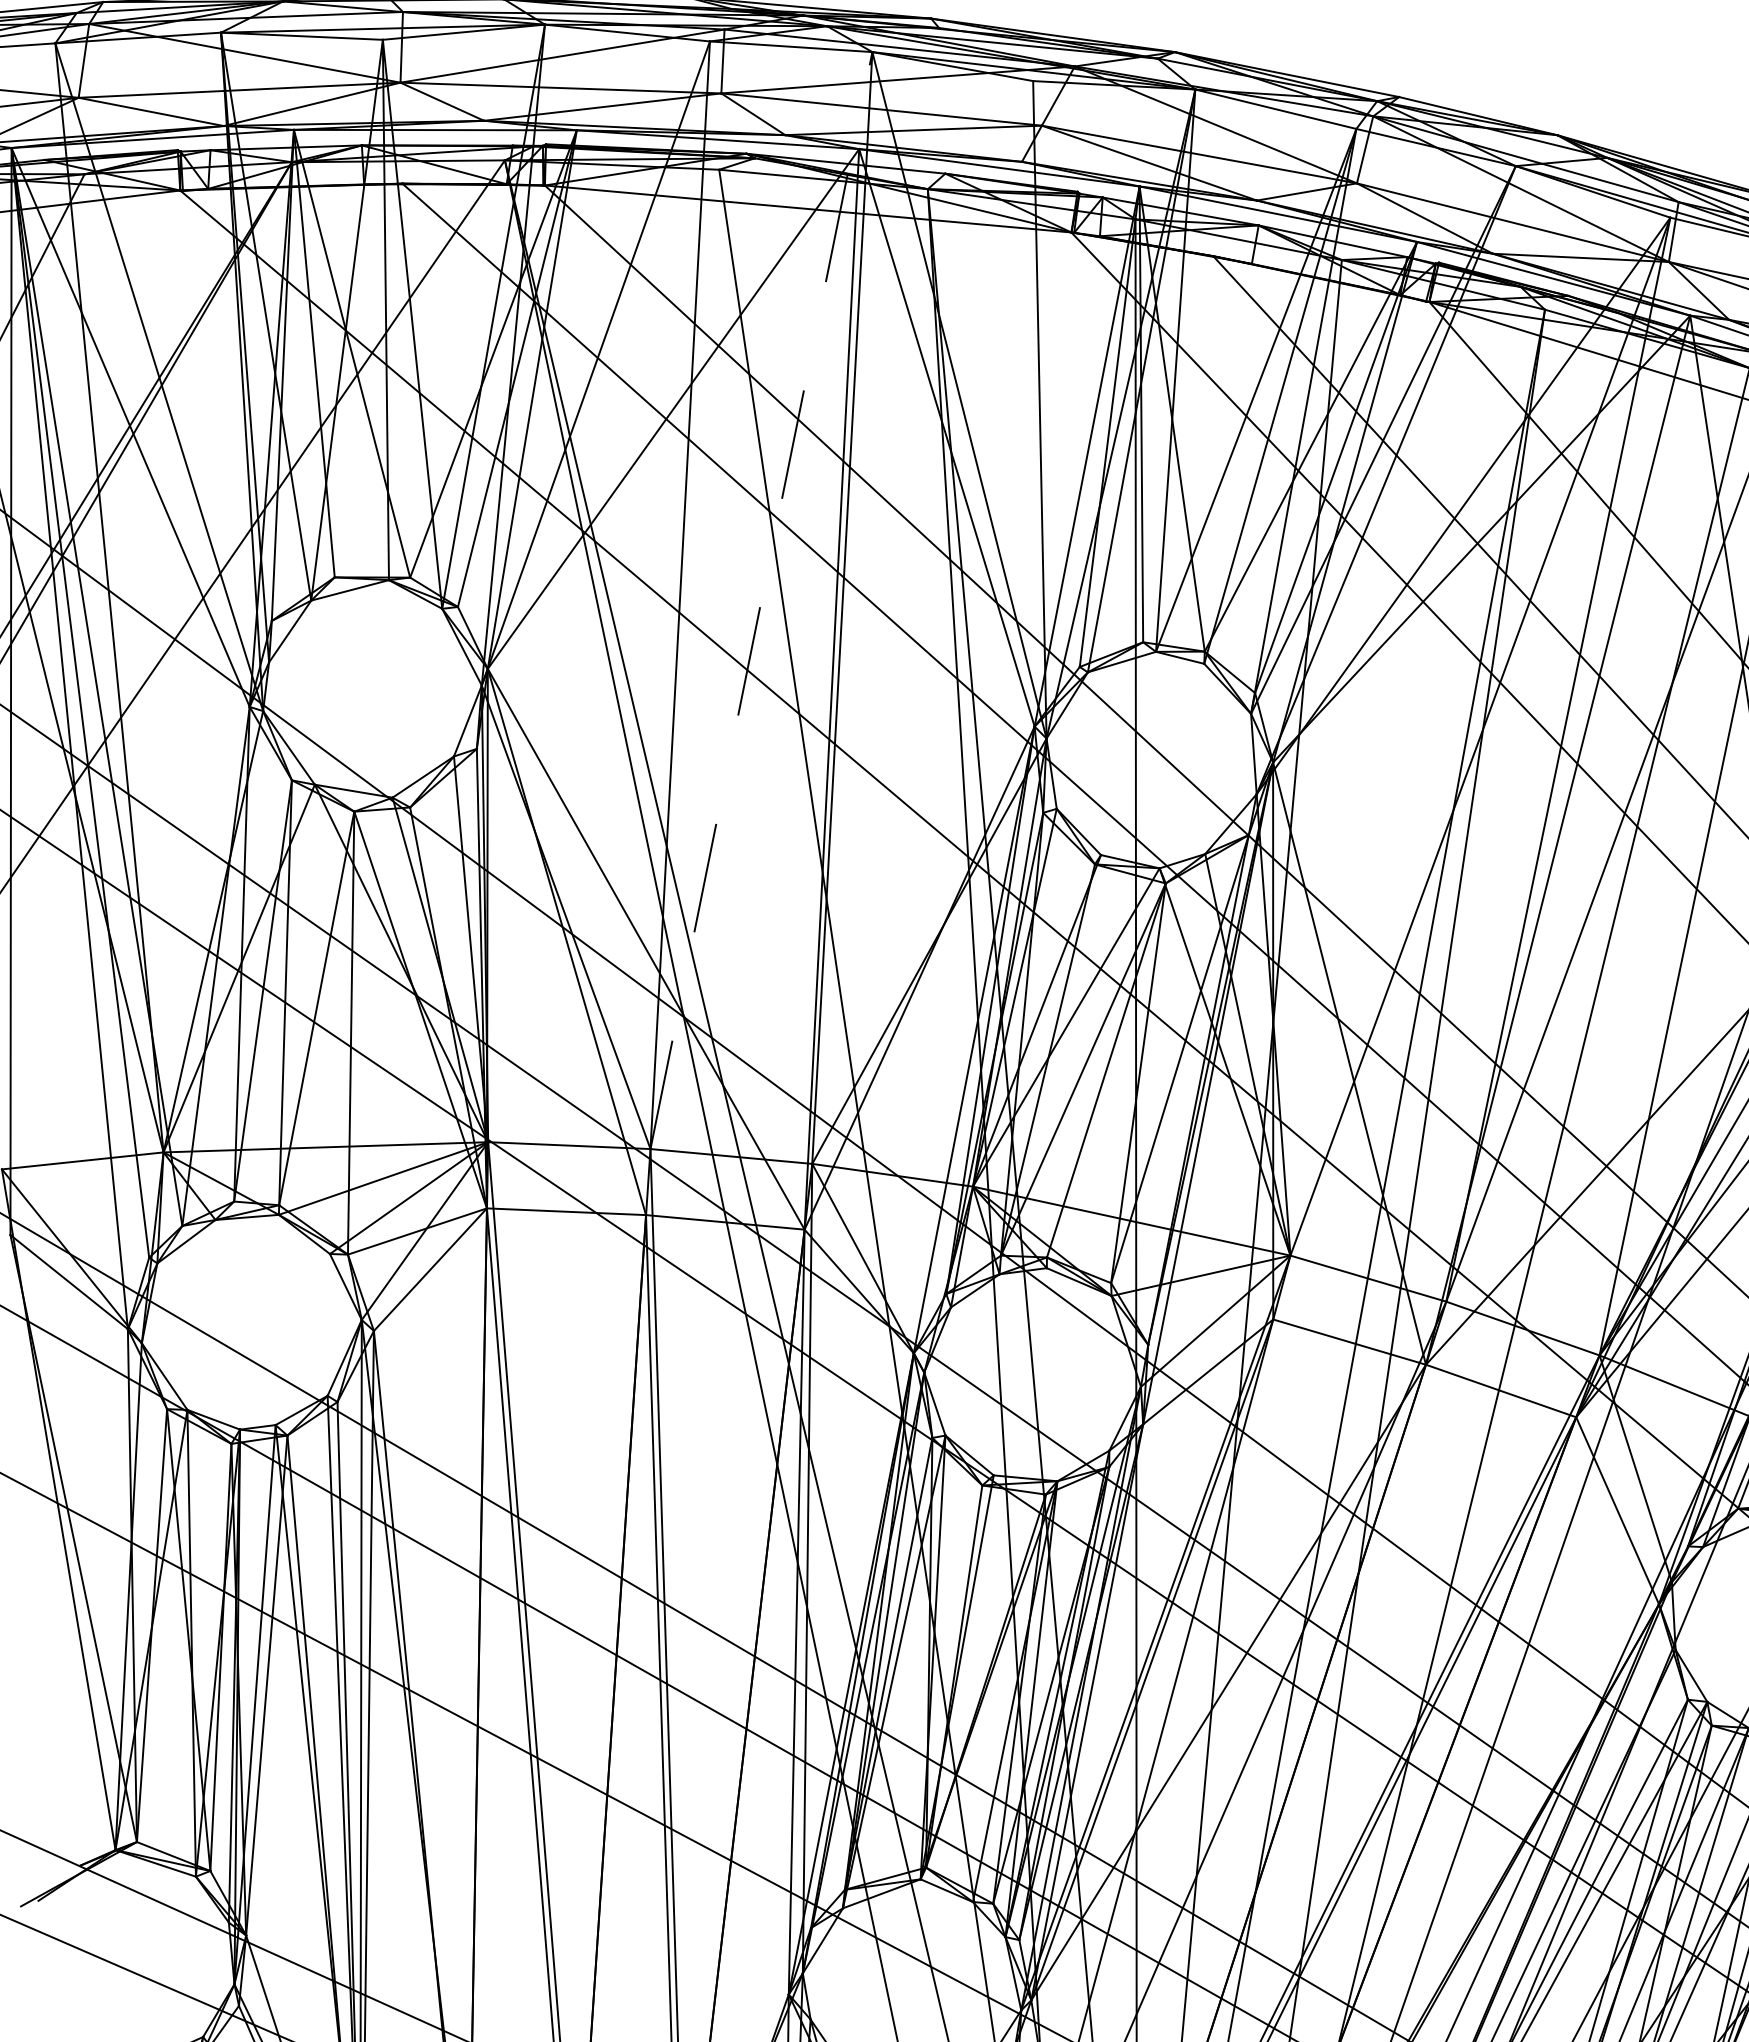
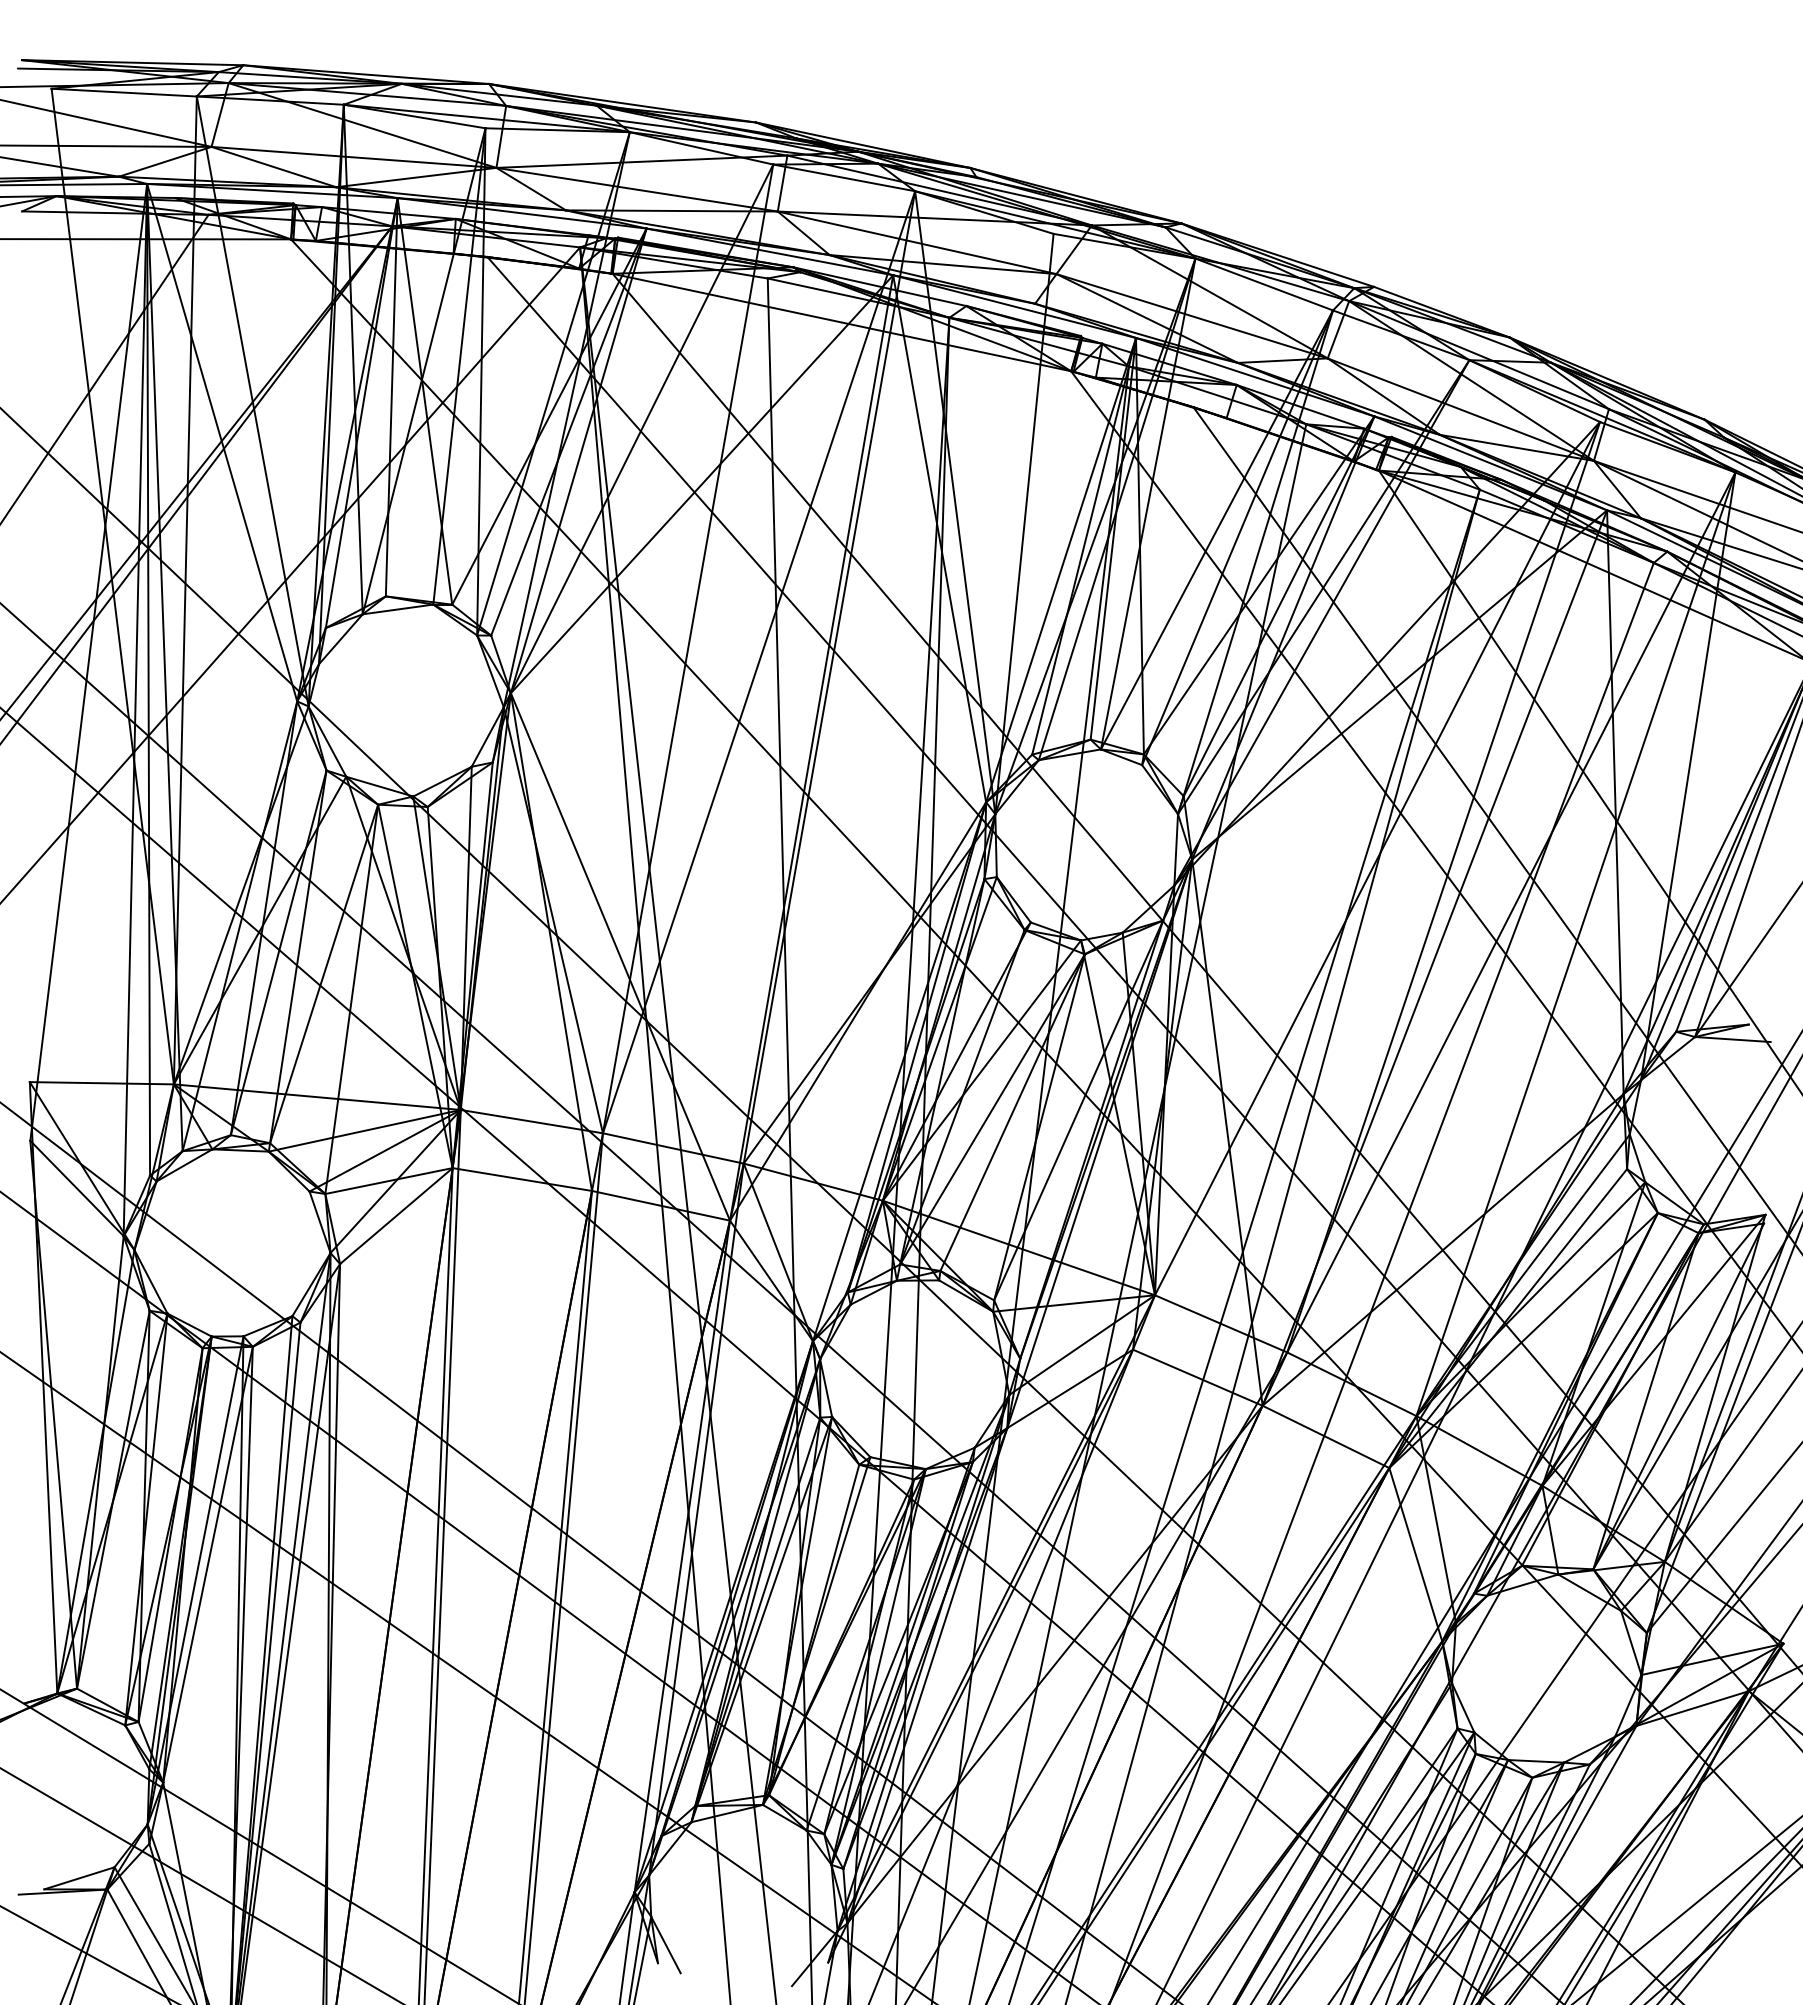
line: (761, 599) -> (759, 661), dashed -> solid

